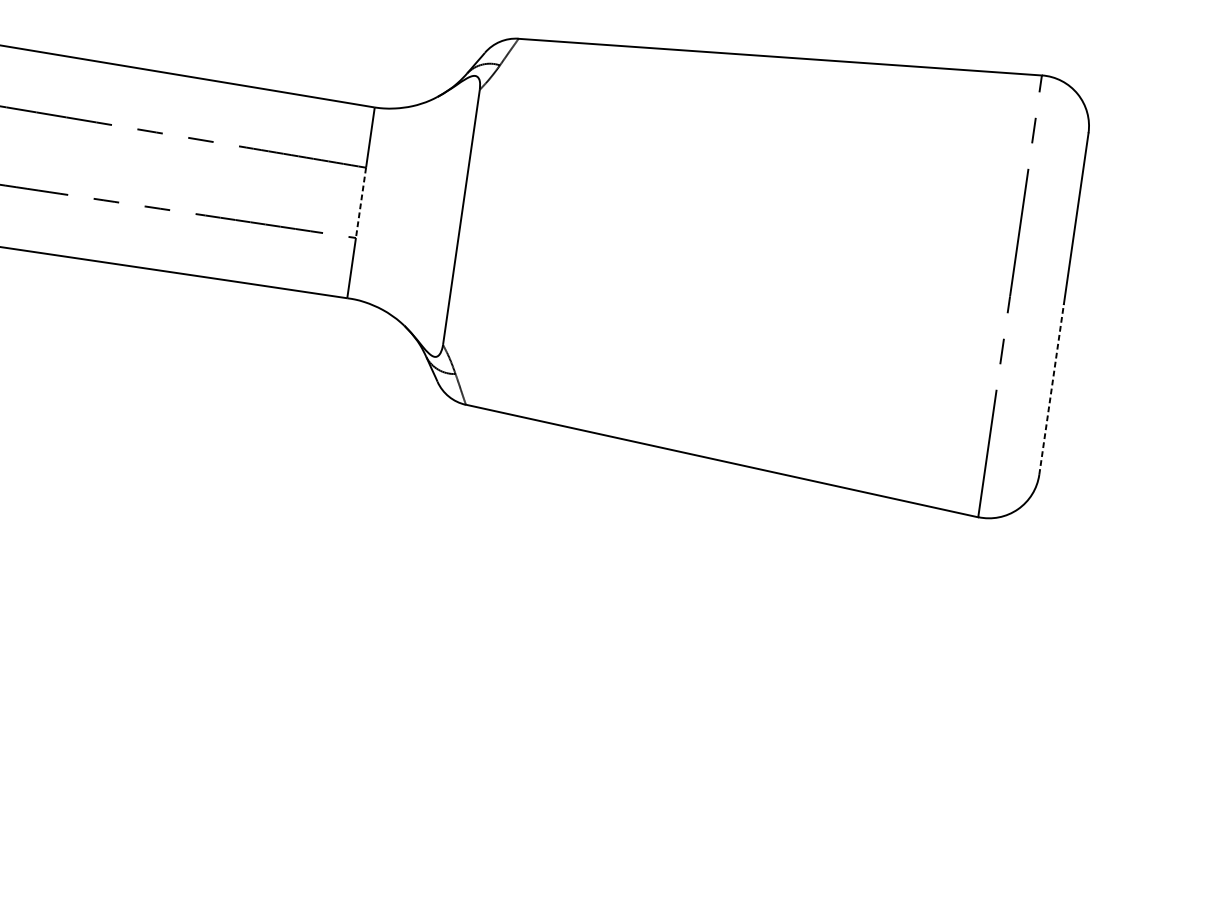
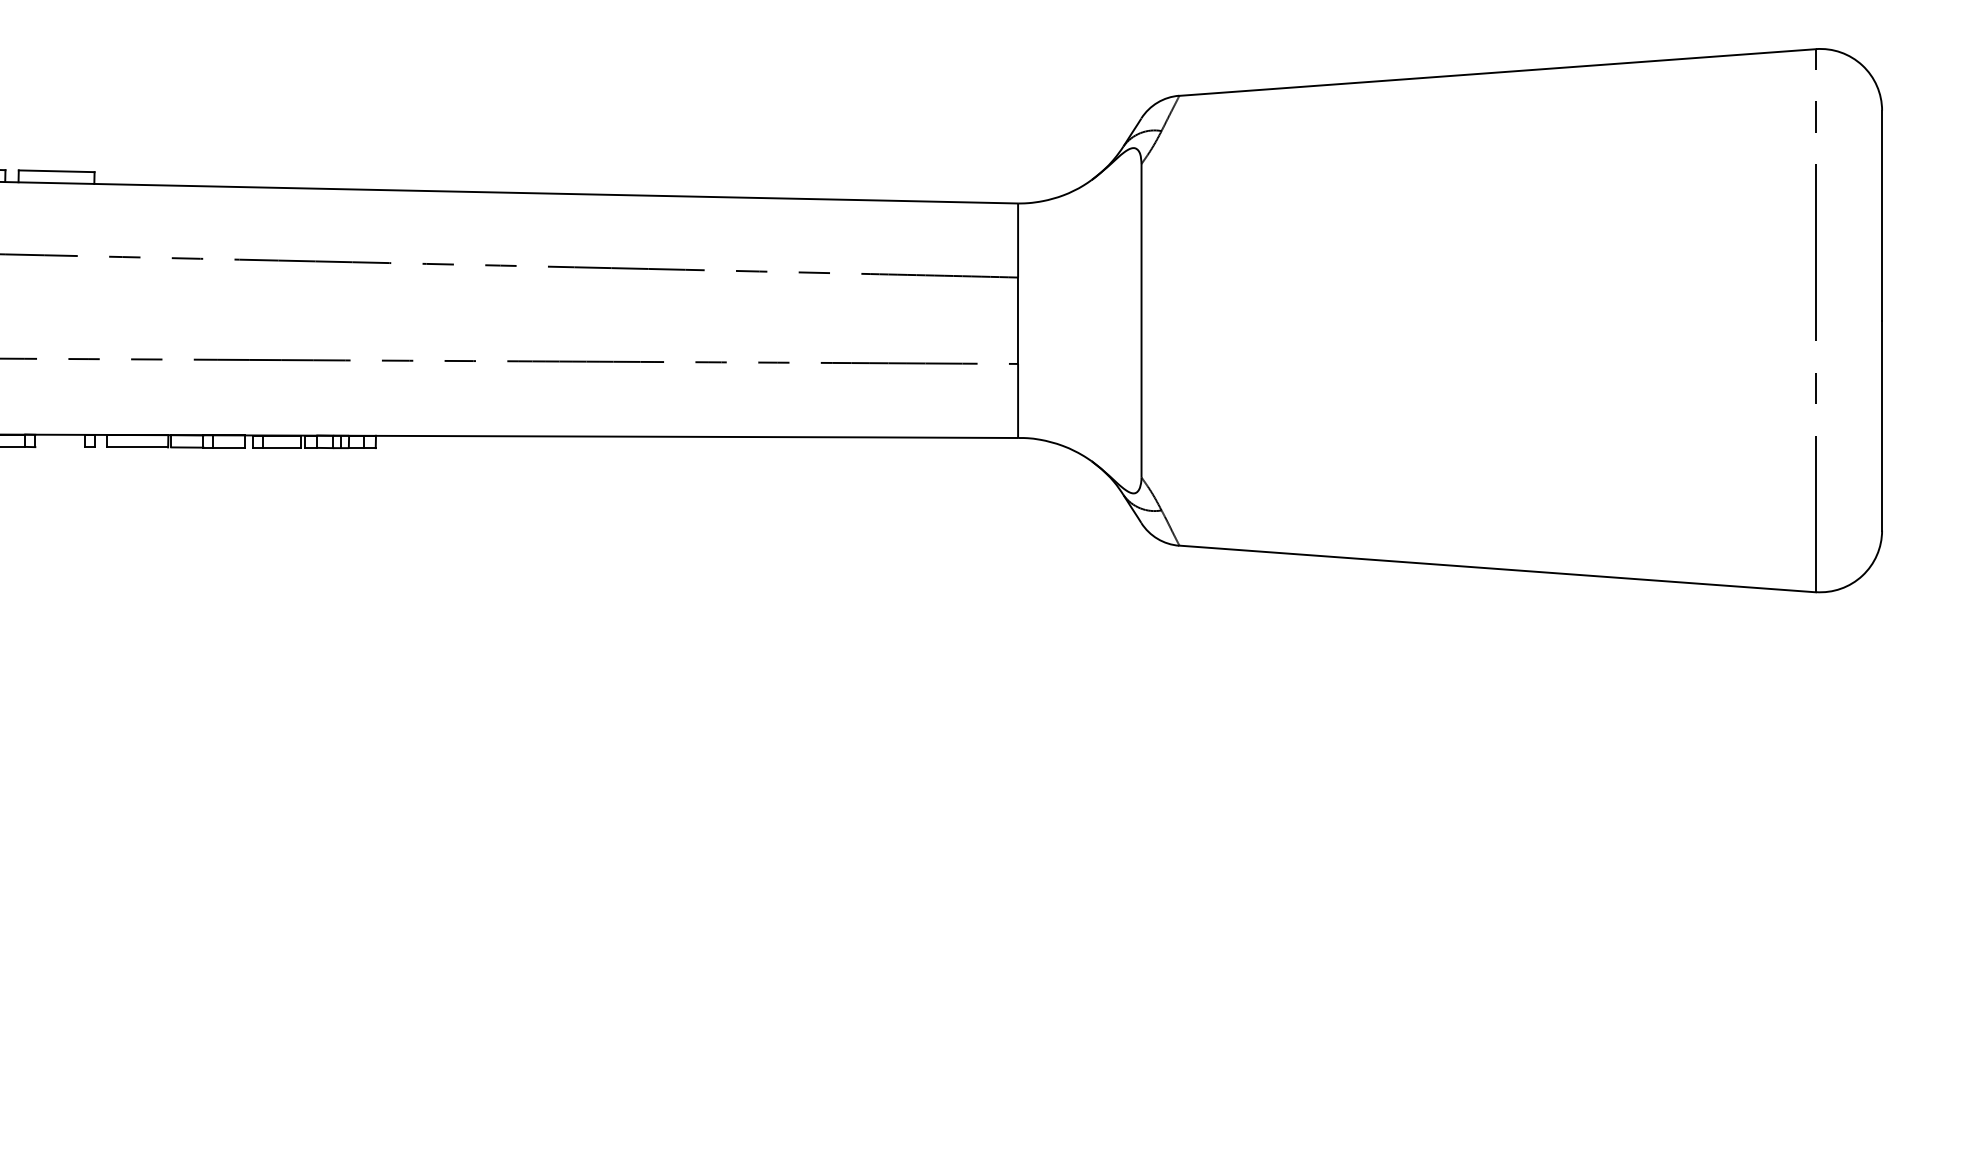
line: (361, 203) -> (1018, 321), dashed -> solid
line: (1051, 389) -> (1882, 425), dashed -> solid

